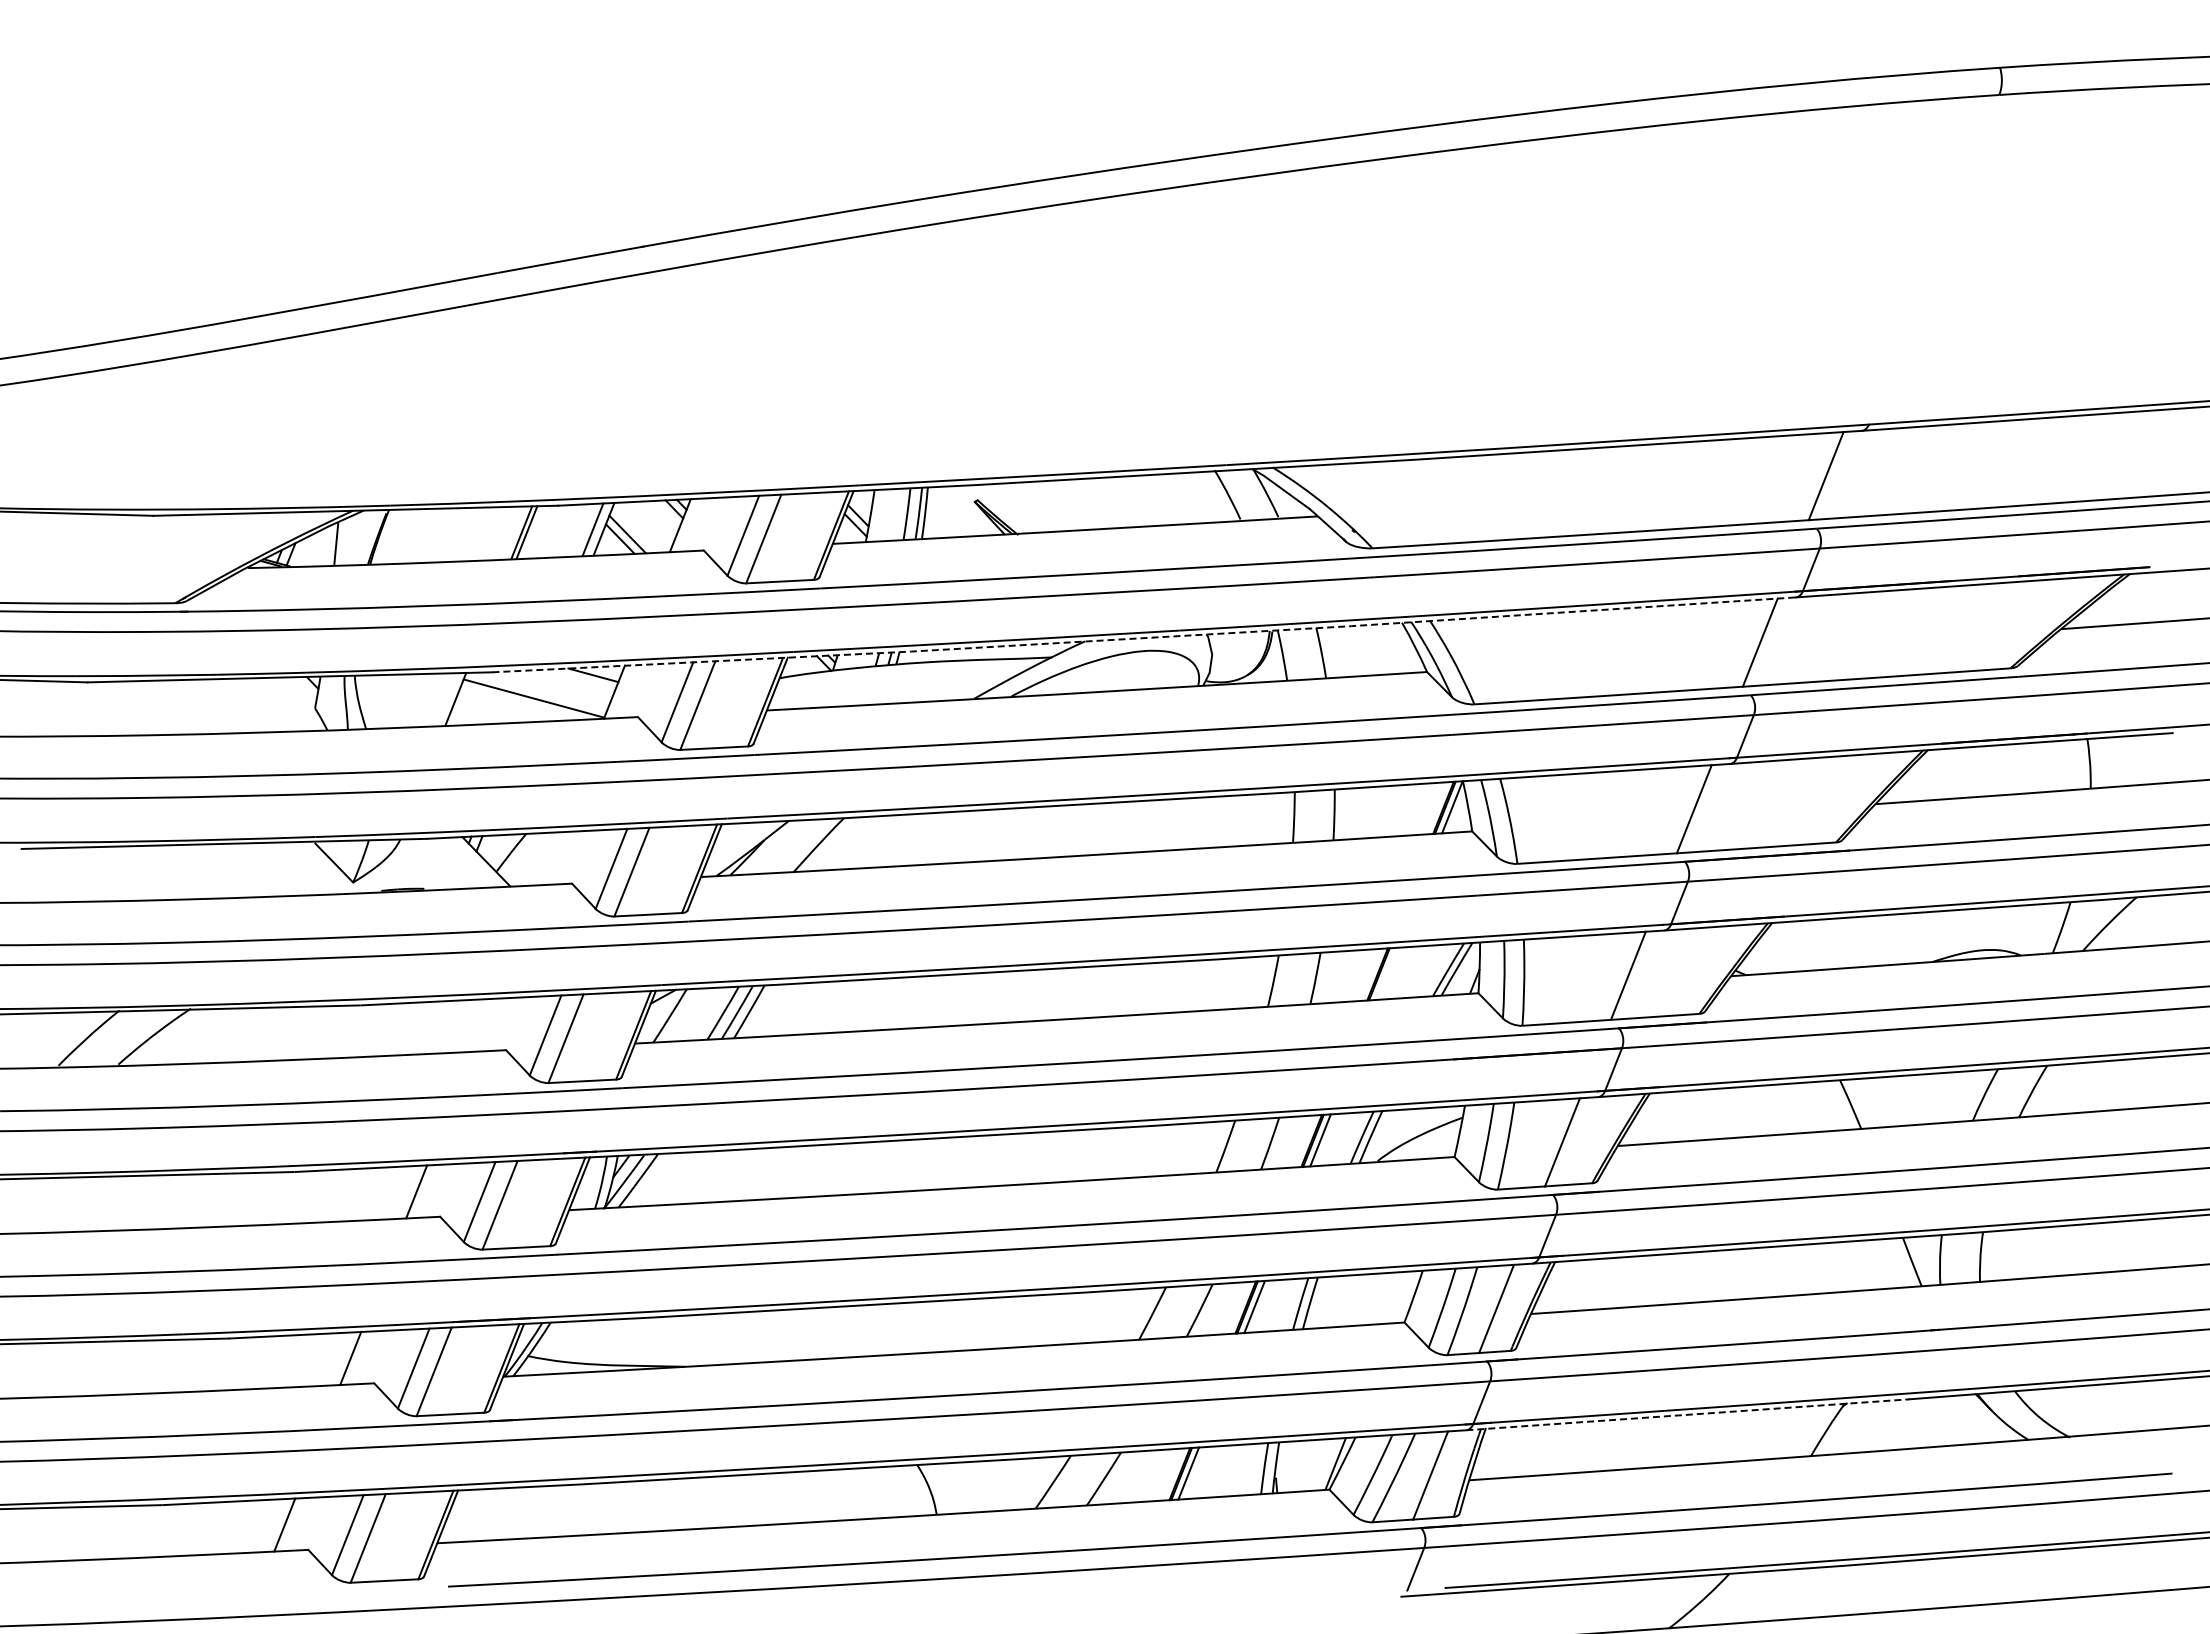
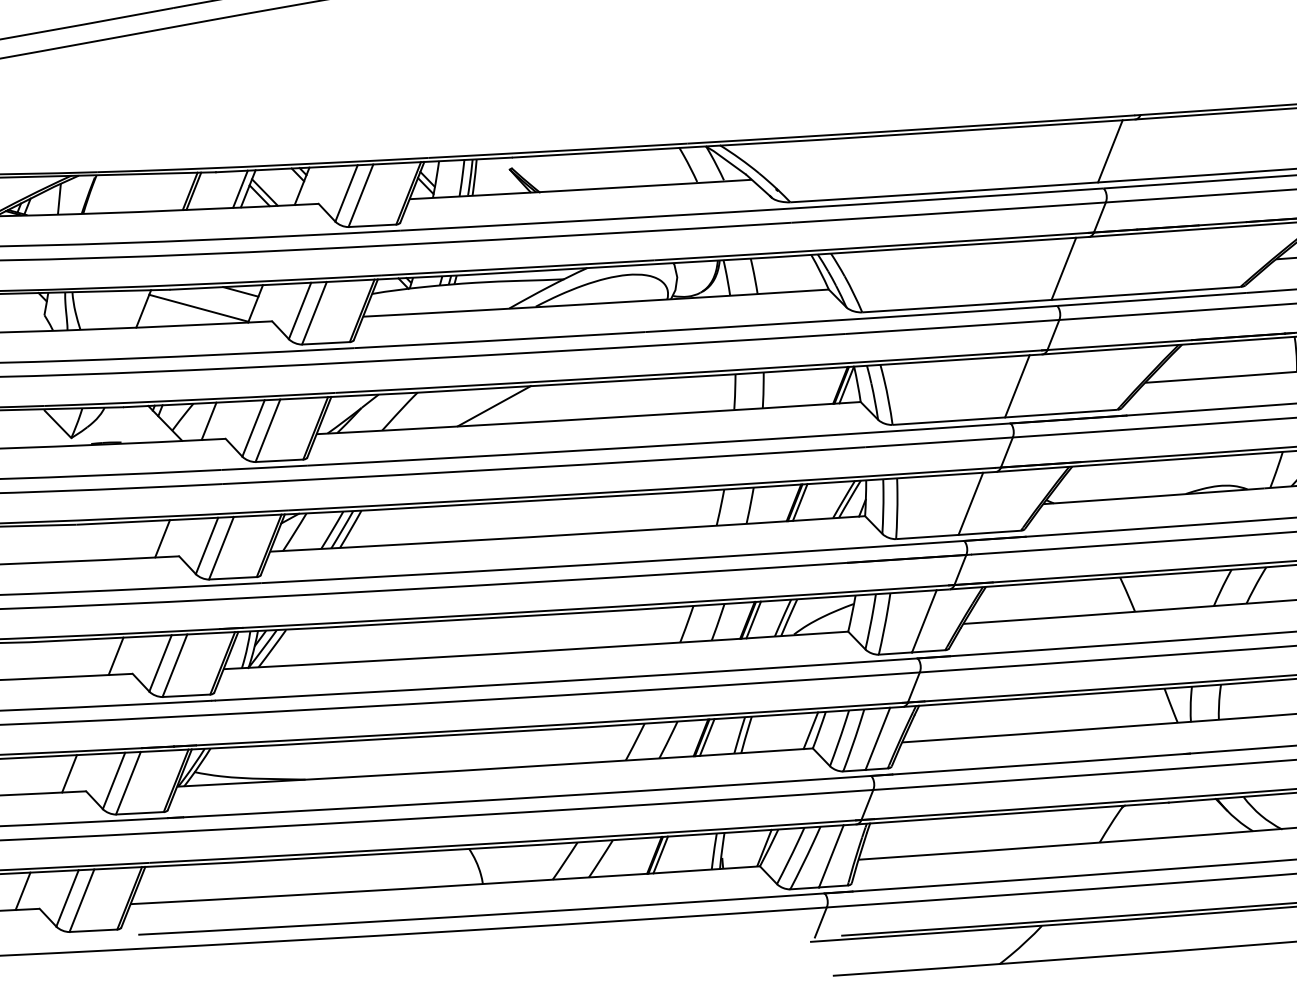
line: (1144, 638) -> (629, 265), dashed -> solid
line: (952, 836) -> (494, 405), added
line: (548, 858) -> (209, 421), added
line: (1386, 973) -> (800, 502), added
line: (482, 1024) -> (162, 538), added
line: (1401, 1297) -> (810, 730), added
line: (1687, 1414) -> (1012, 813), dashed -> solid

